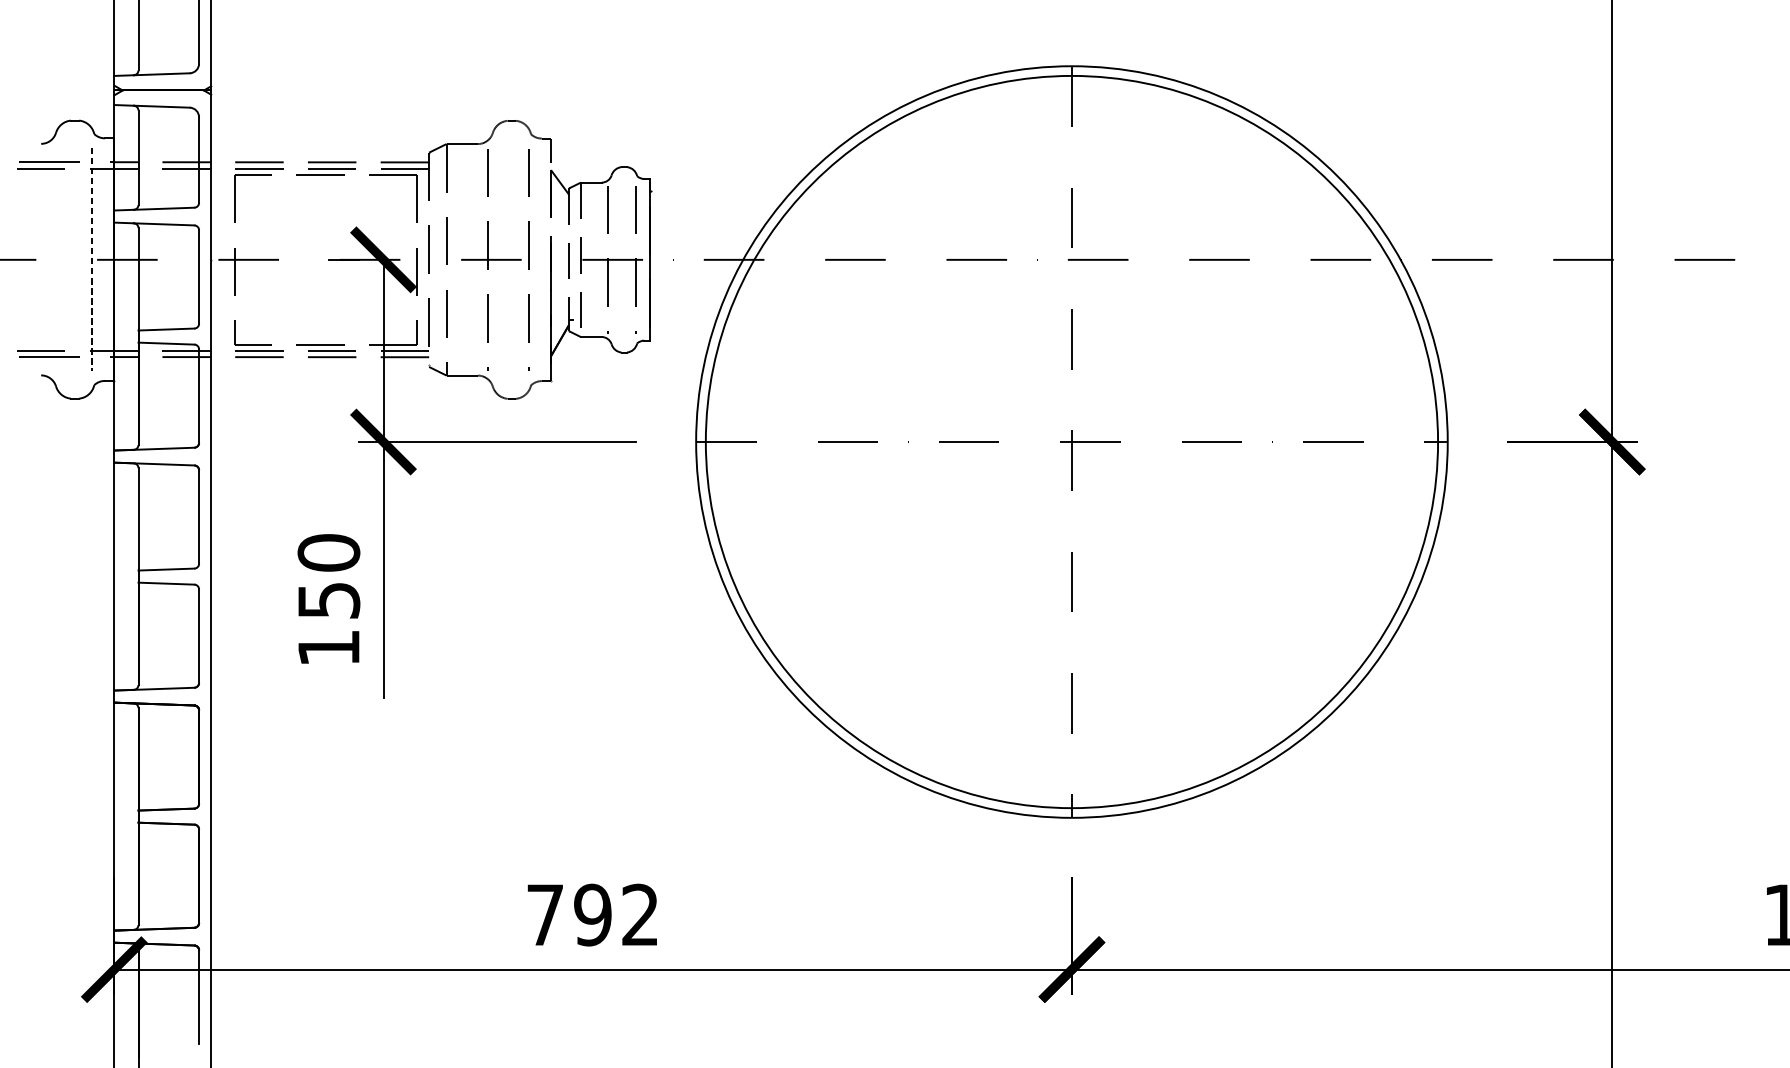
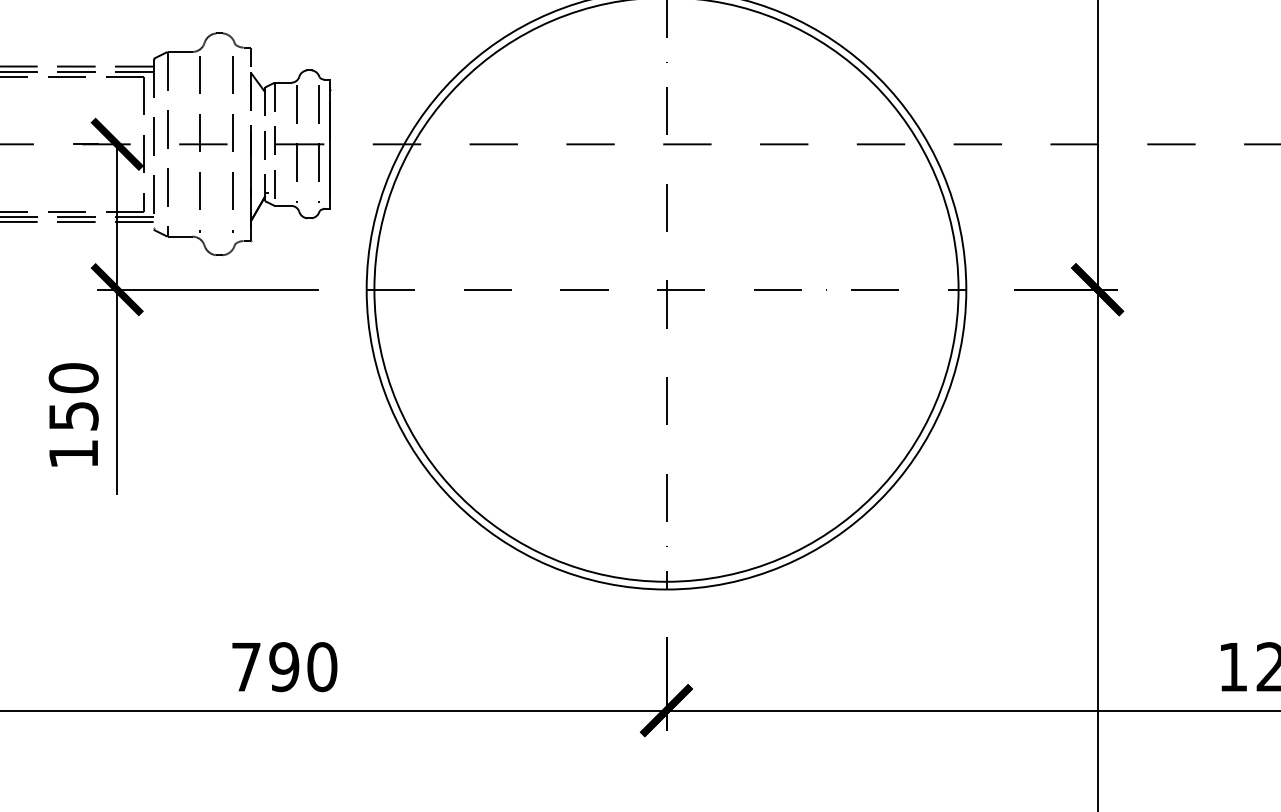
text: (640, 914) -> (322, 666), 792 -> 790

